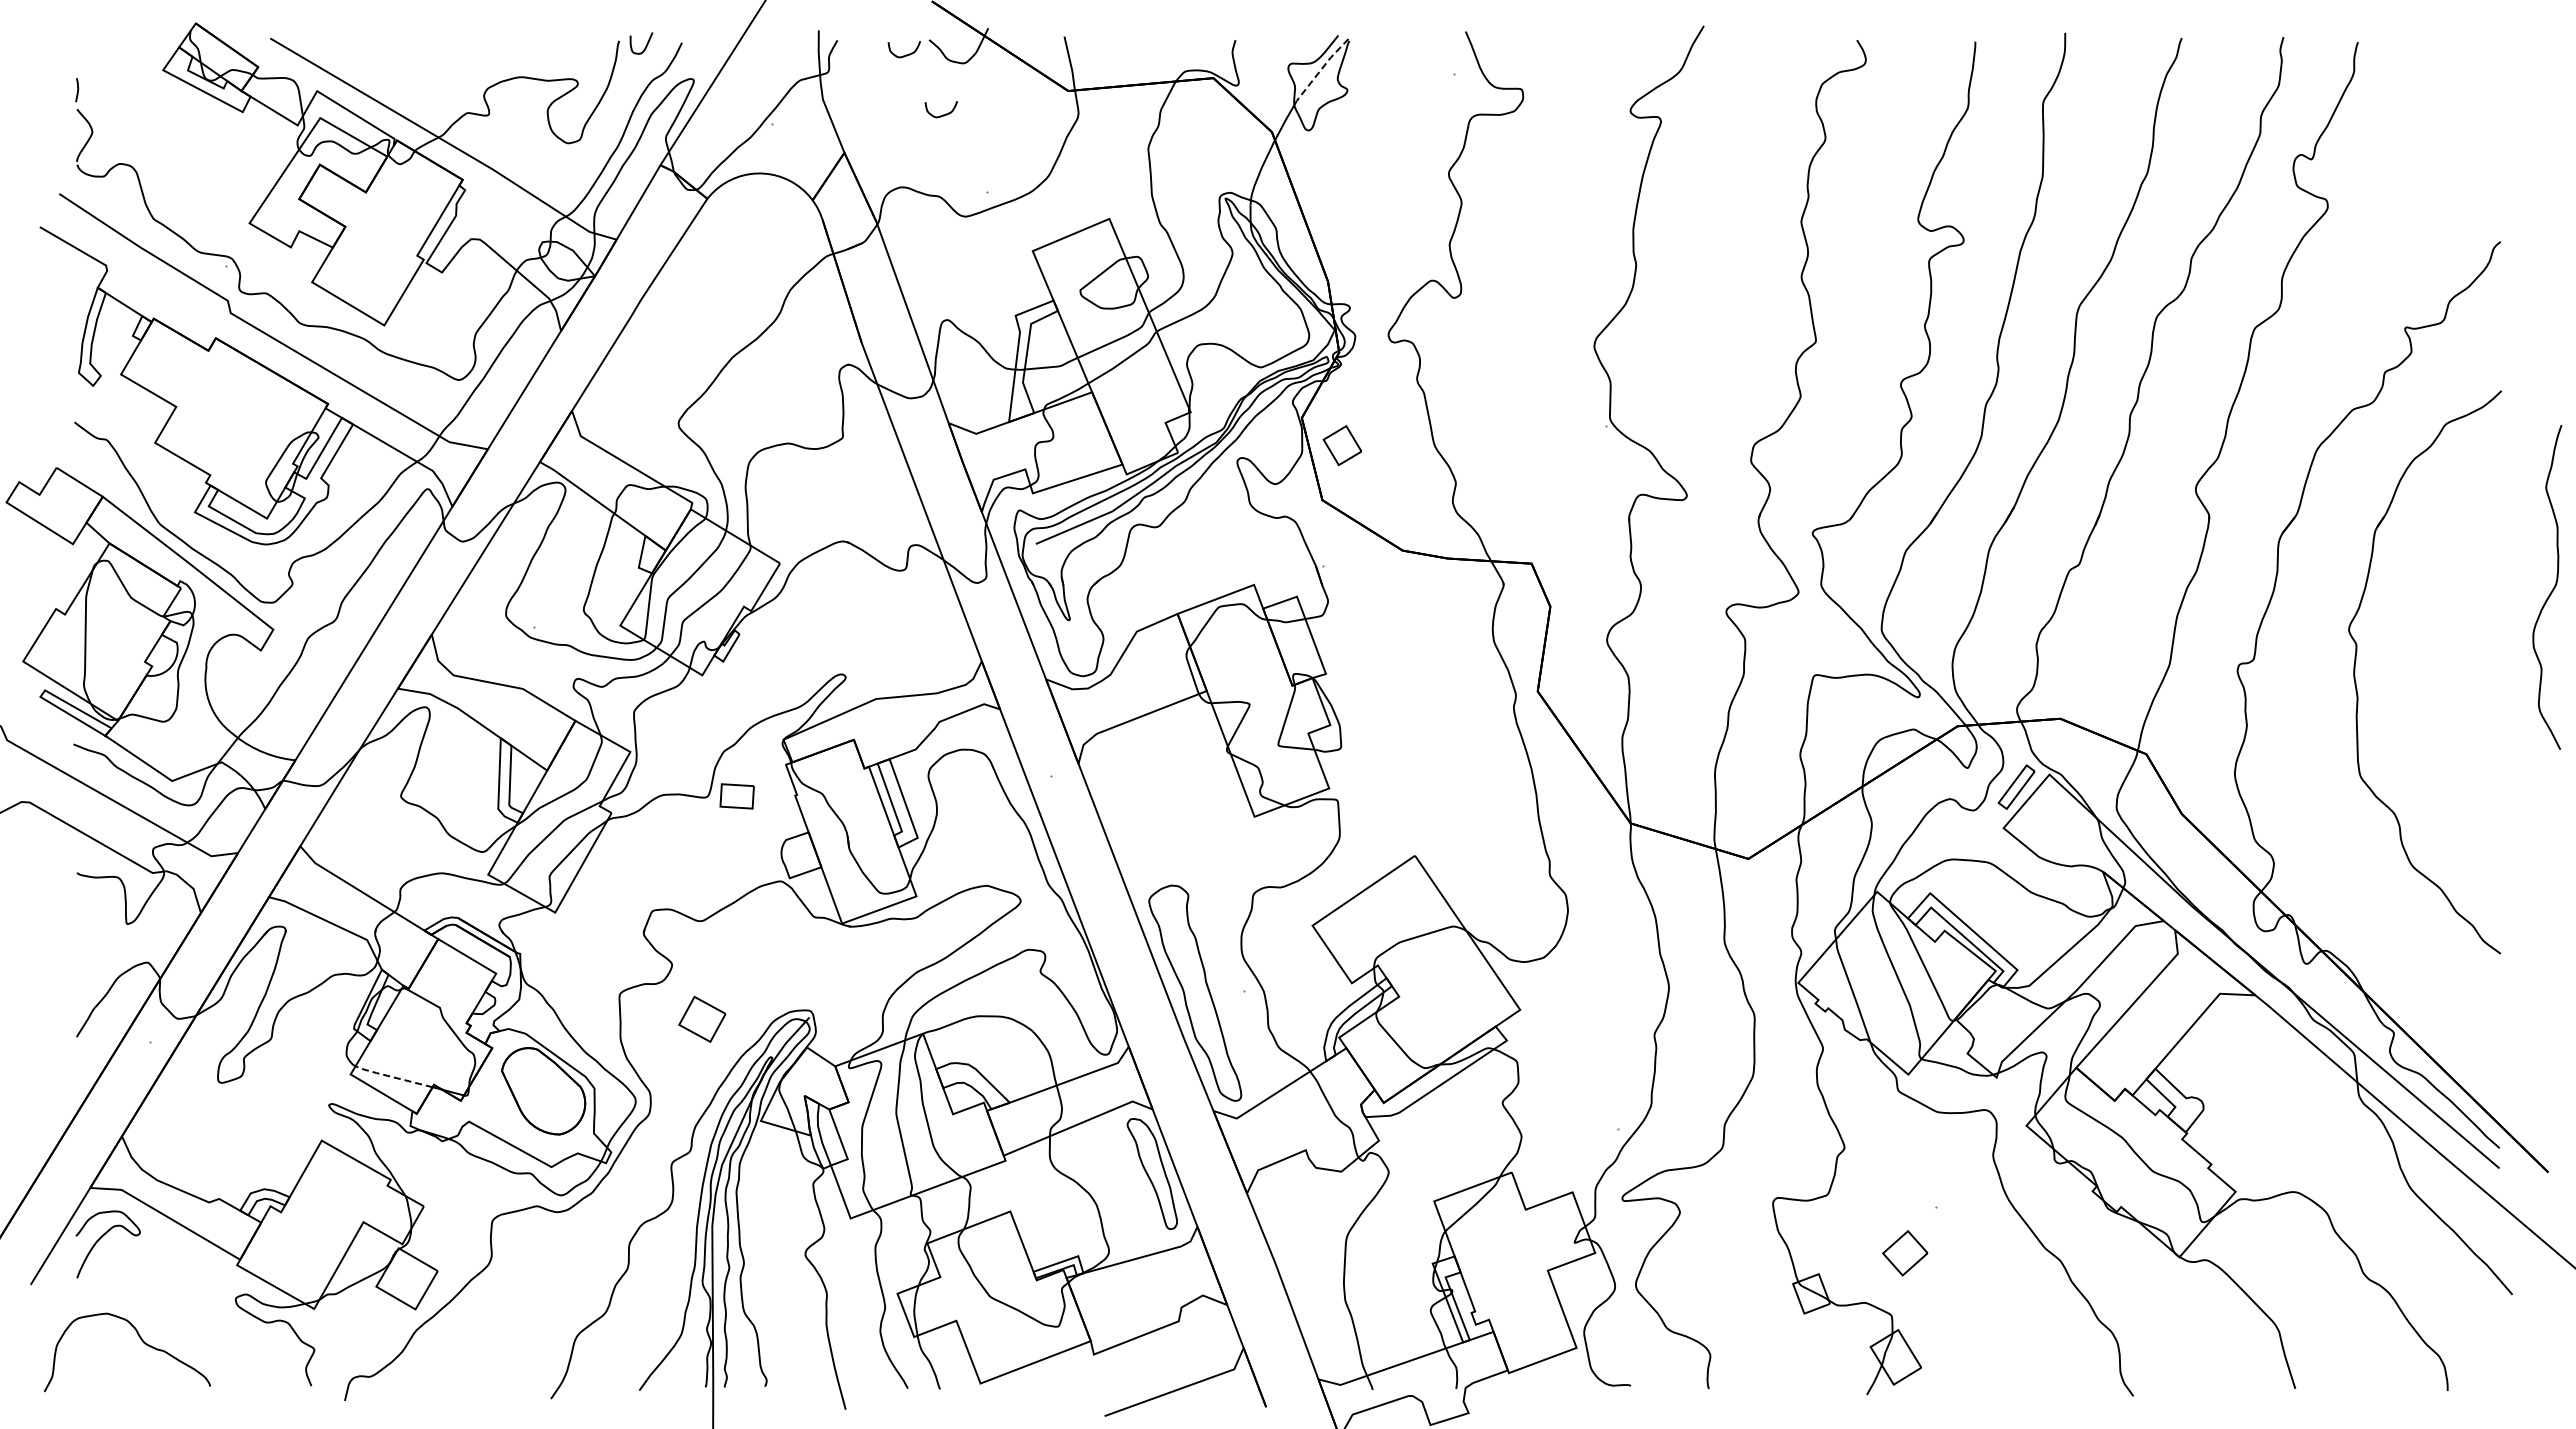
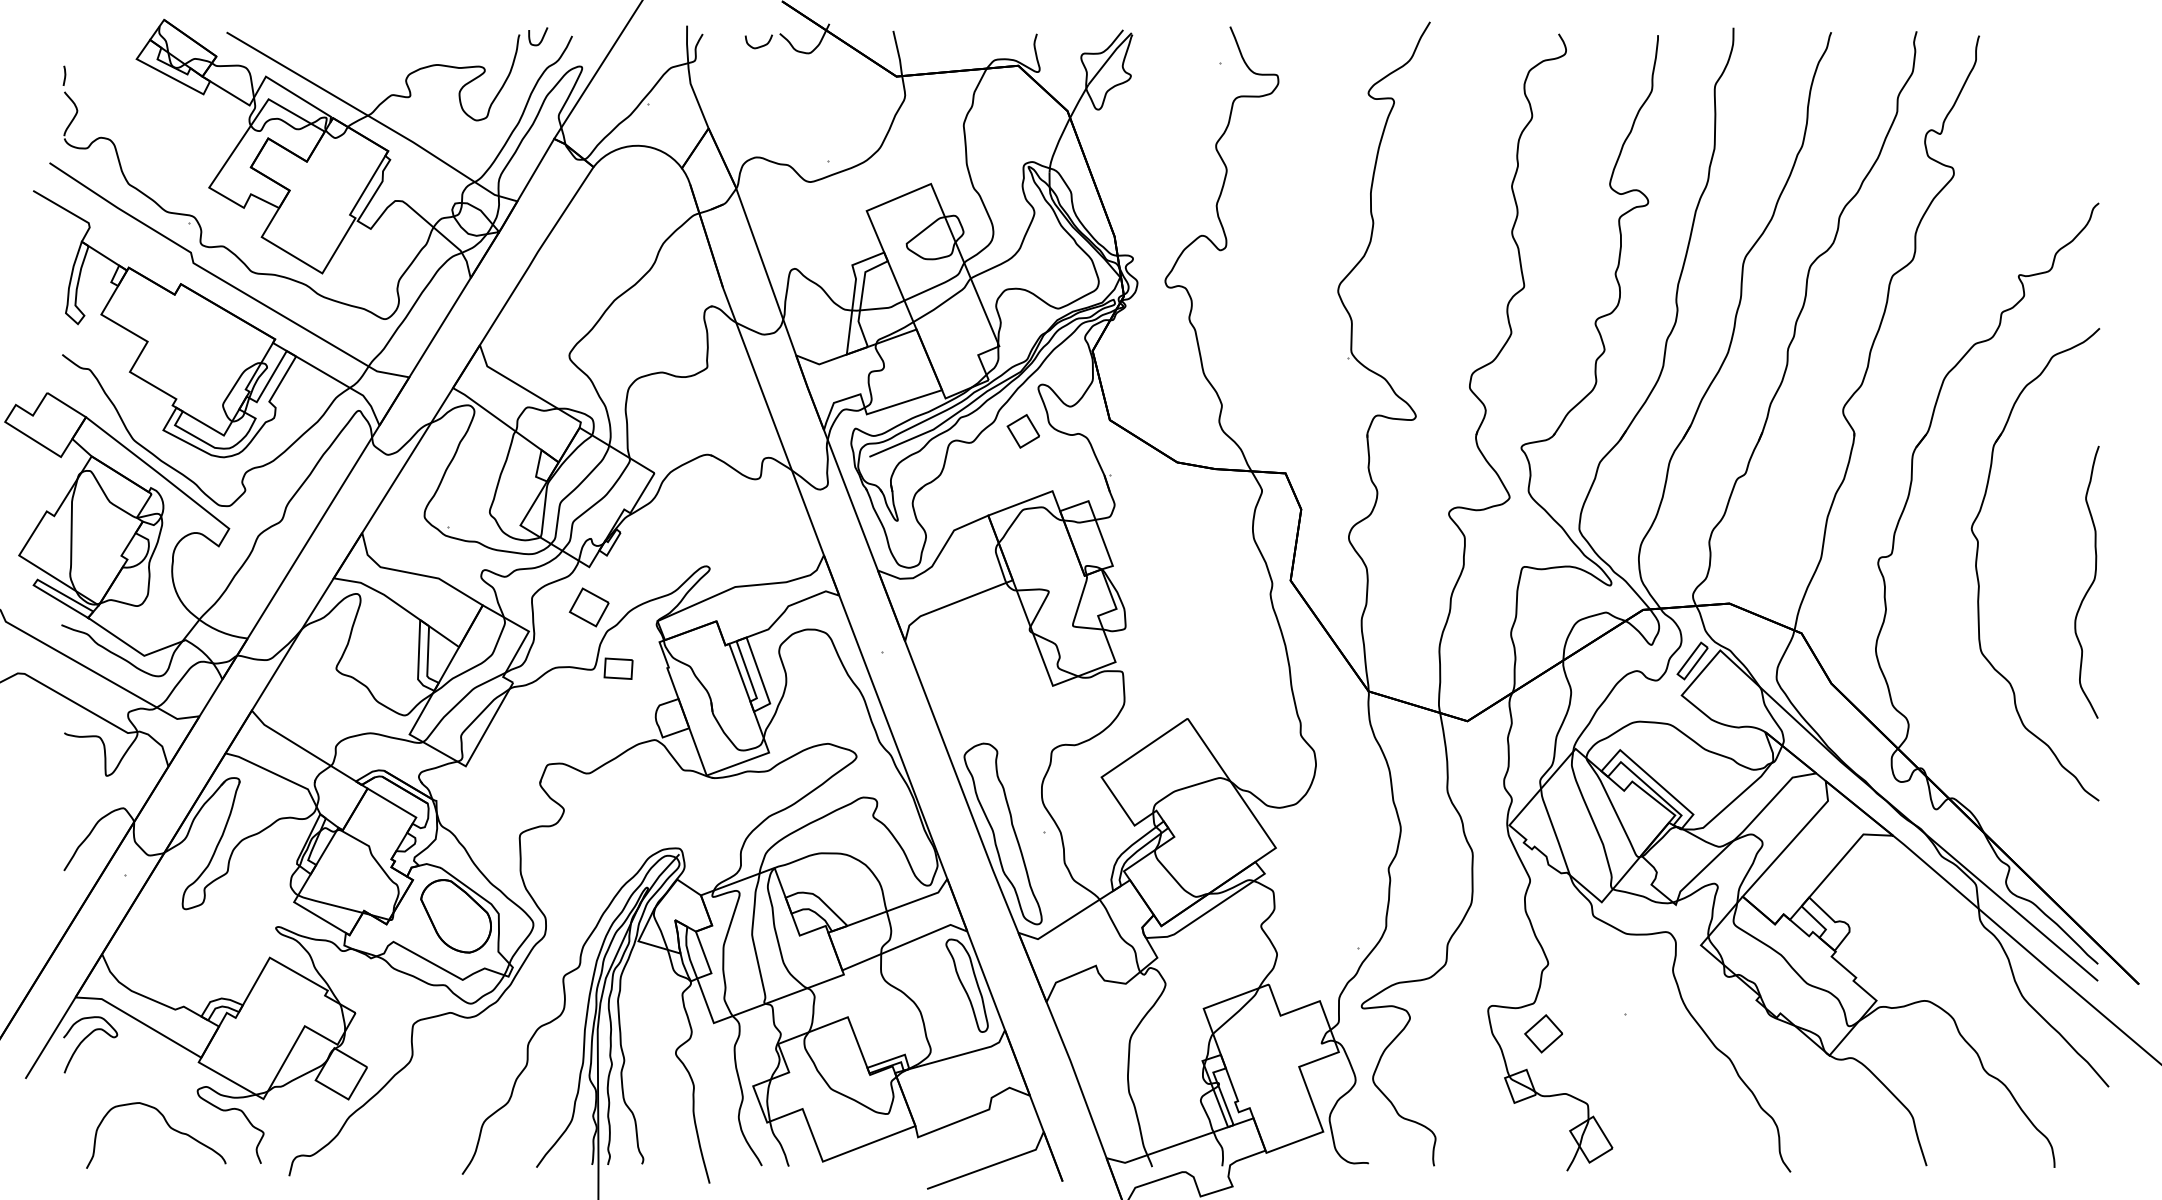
line: (1322, 68) -> (1109, 57), dashed -> solid
curve: (943, 114) -> (791, 96), removed
part: (1341, 445) -> (1022, 431), moved
curve: (2551, 590) -> (2090, 584), moved
part: (702, 1018) -> (589, 606), moved
line: (392, 1077) -> (329, 904), dashed -> solid
part: (1905, 1253) -> (1543, 1034), moved
curve: (142, 1342) -> (168, 1127), moved

